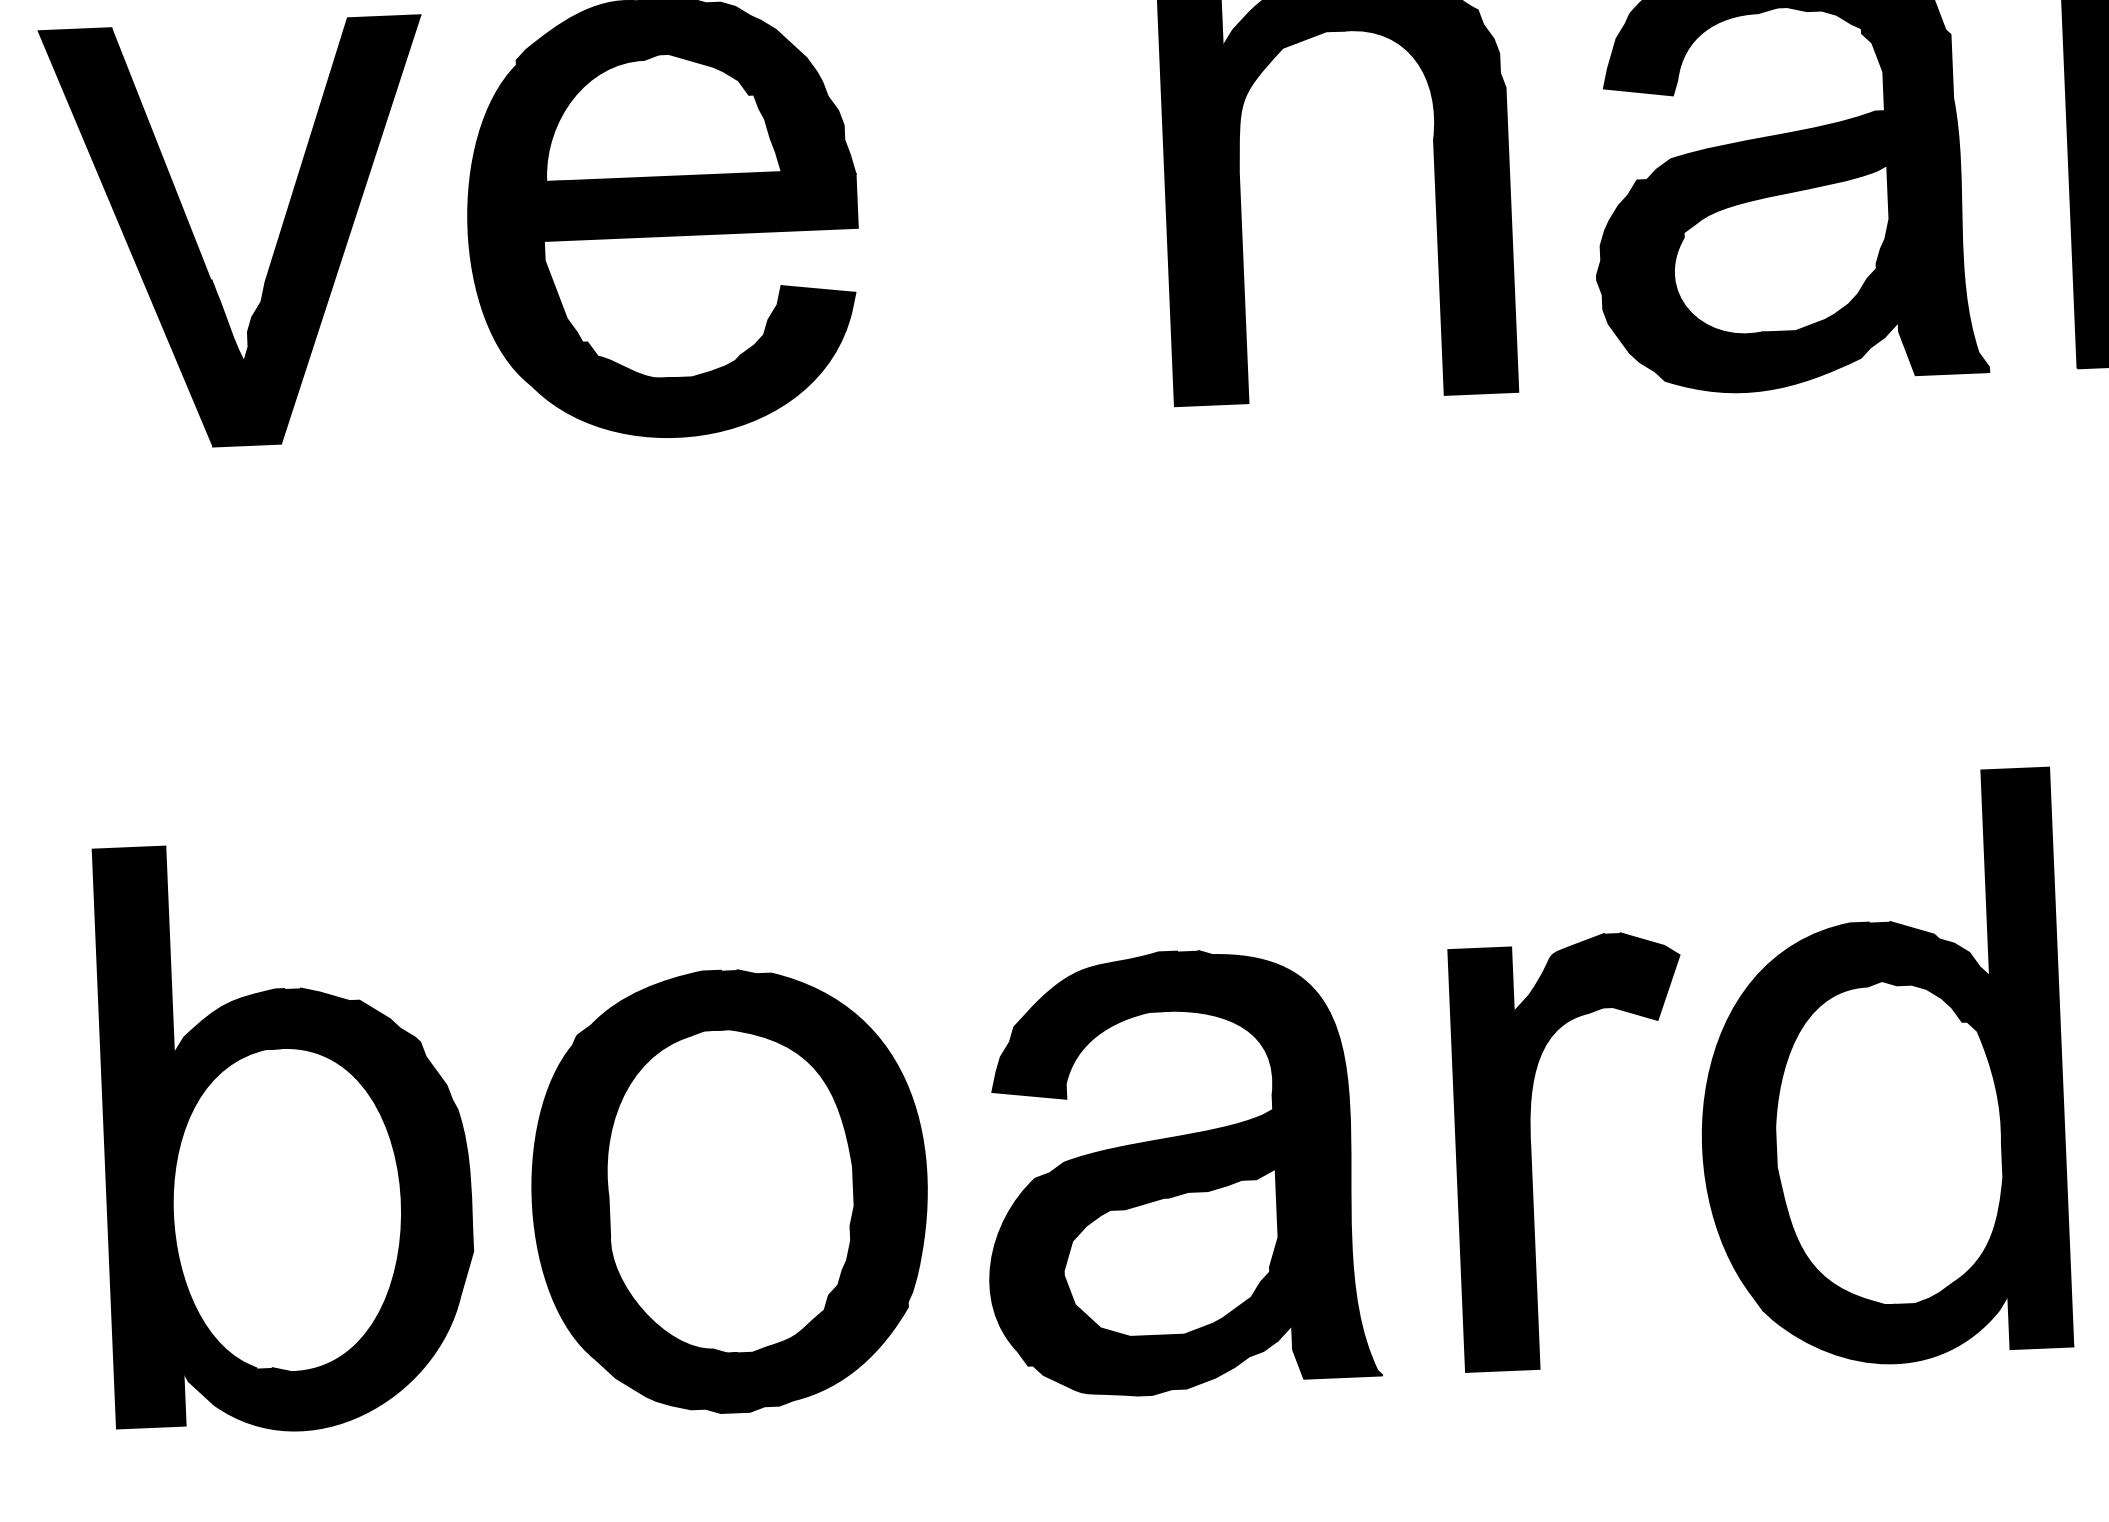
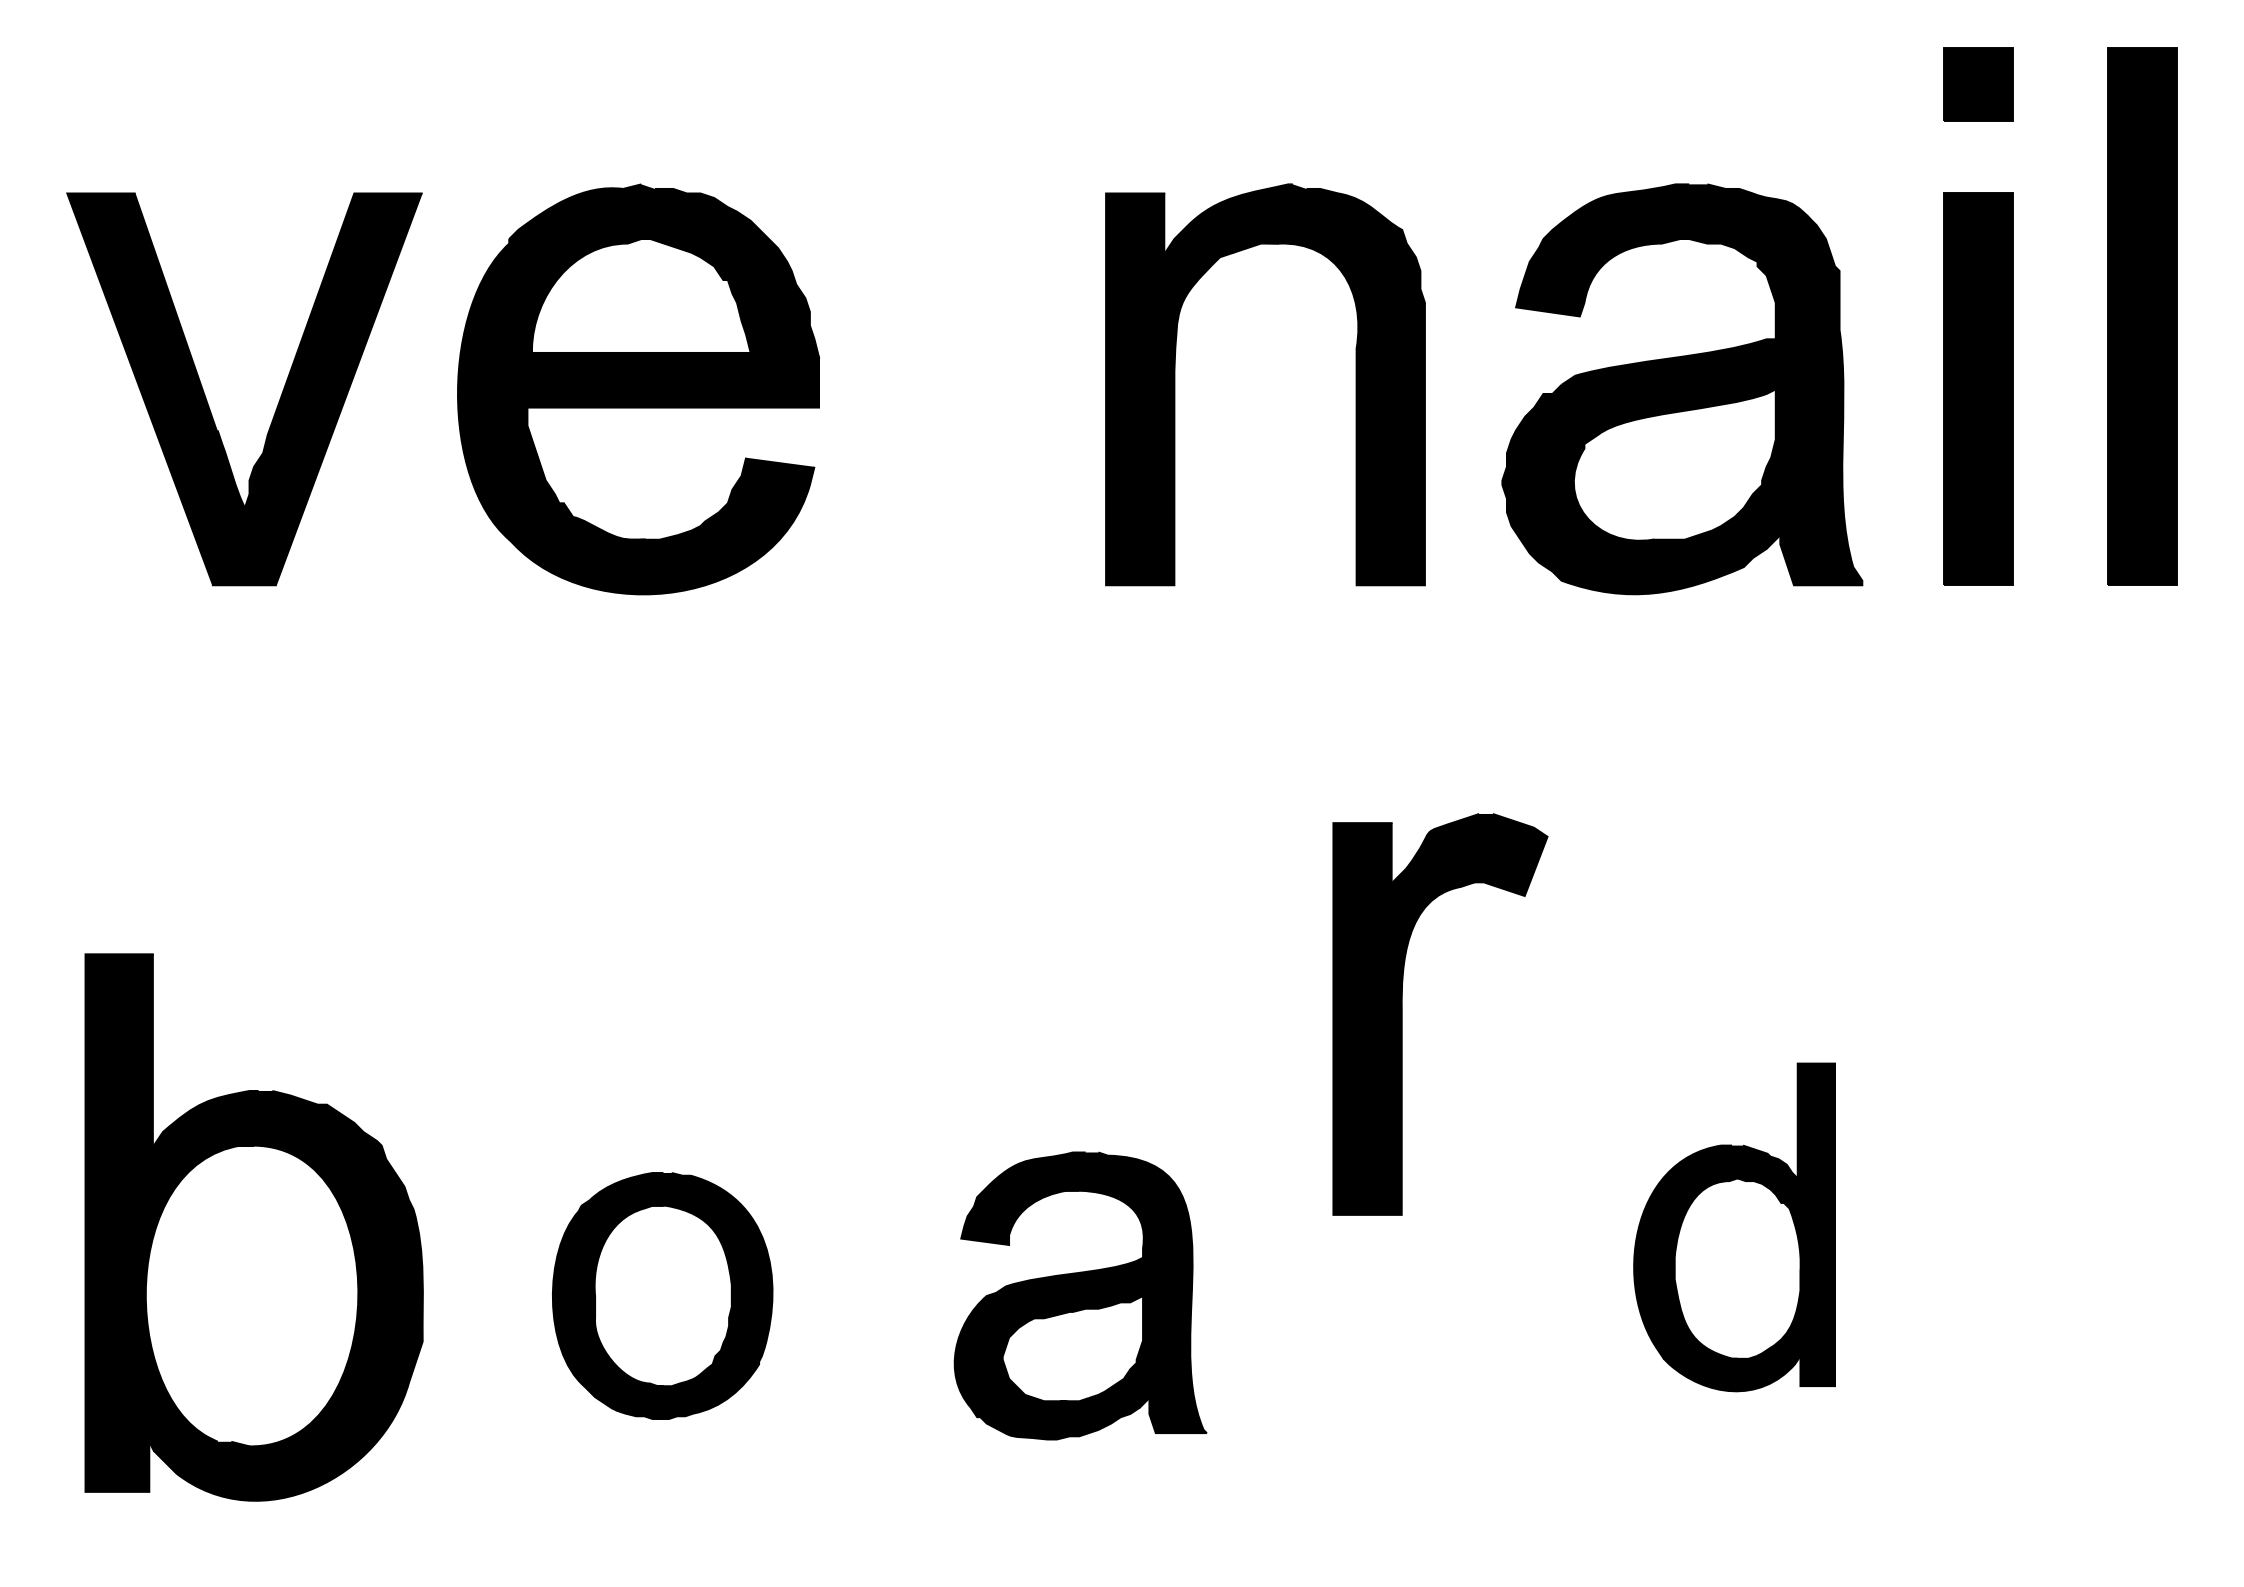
part: (1880, 1069) -> (1734, 1227), size x0.6
part: (1531, 1153) -> (1402, 1014), moved
part: (1179, 1172) -> (1080, 1295), size x0.7
part: (729, 1190) -> (662, 1295), size x0.6

